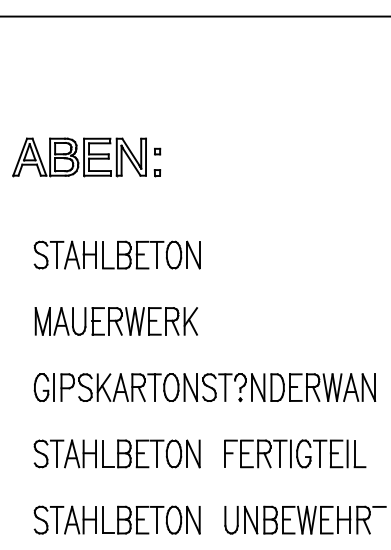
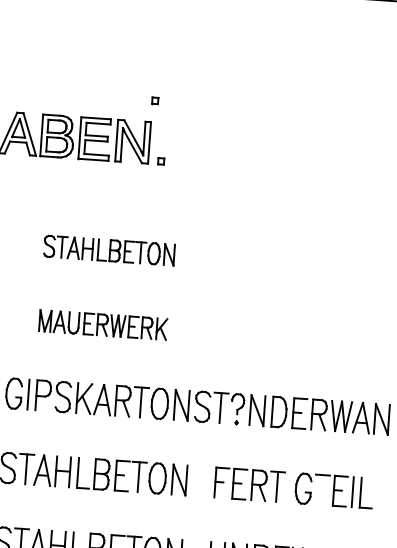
part: (157, 151) -> (155, 100), moved
part: (116, 254) -> (108, 249), size x0.7
part: (115, 321) -> (102, 325), size x0.7
line: (290, 453) -> (288, 487), removed
line: (320, 453) -> (322, 489), removed

